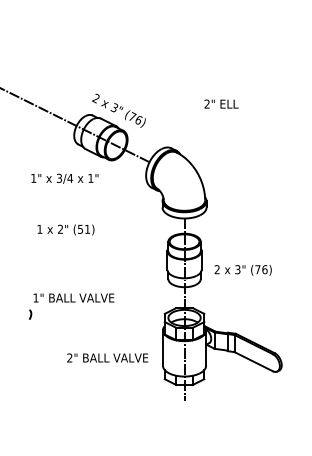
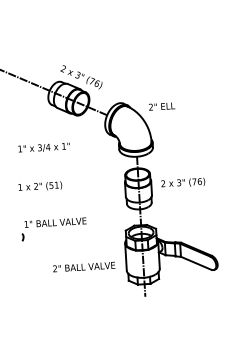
text: (221, 103) -> (161, 106), moved
text: (64, 178) -> (43, 147), moved
text: (65, 229) -> (39, 186), moved
text: (242, 270) -> (182, 183), moved

